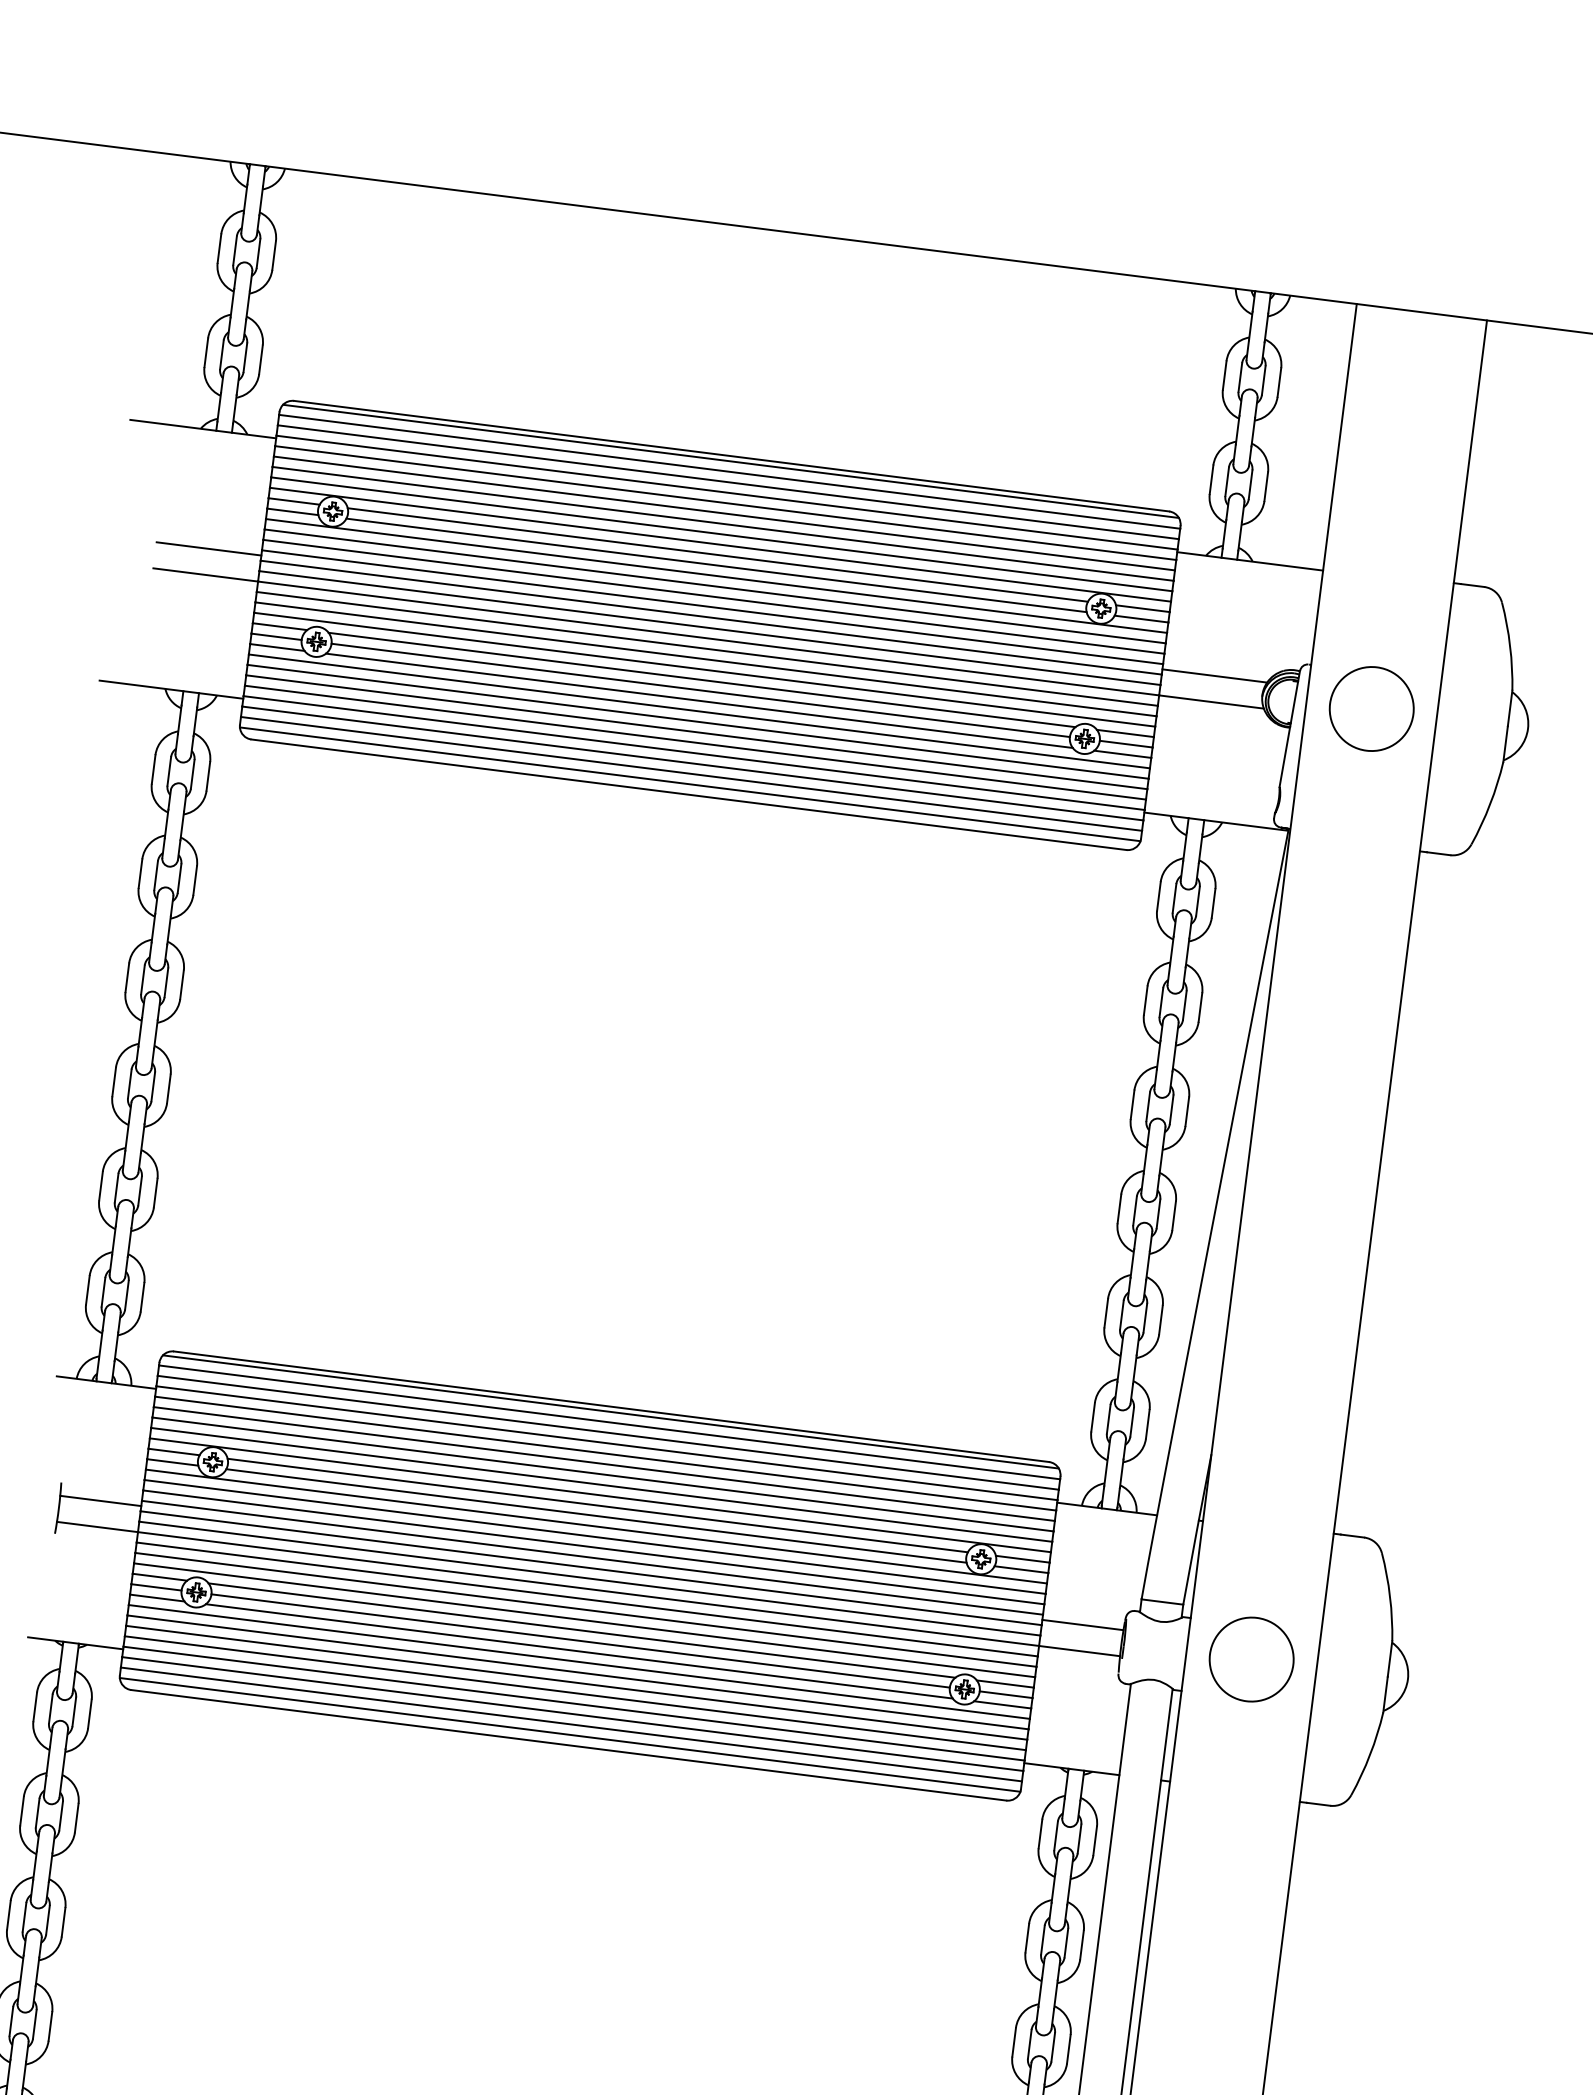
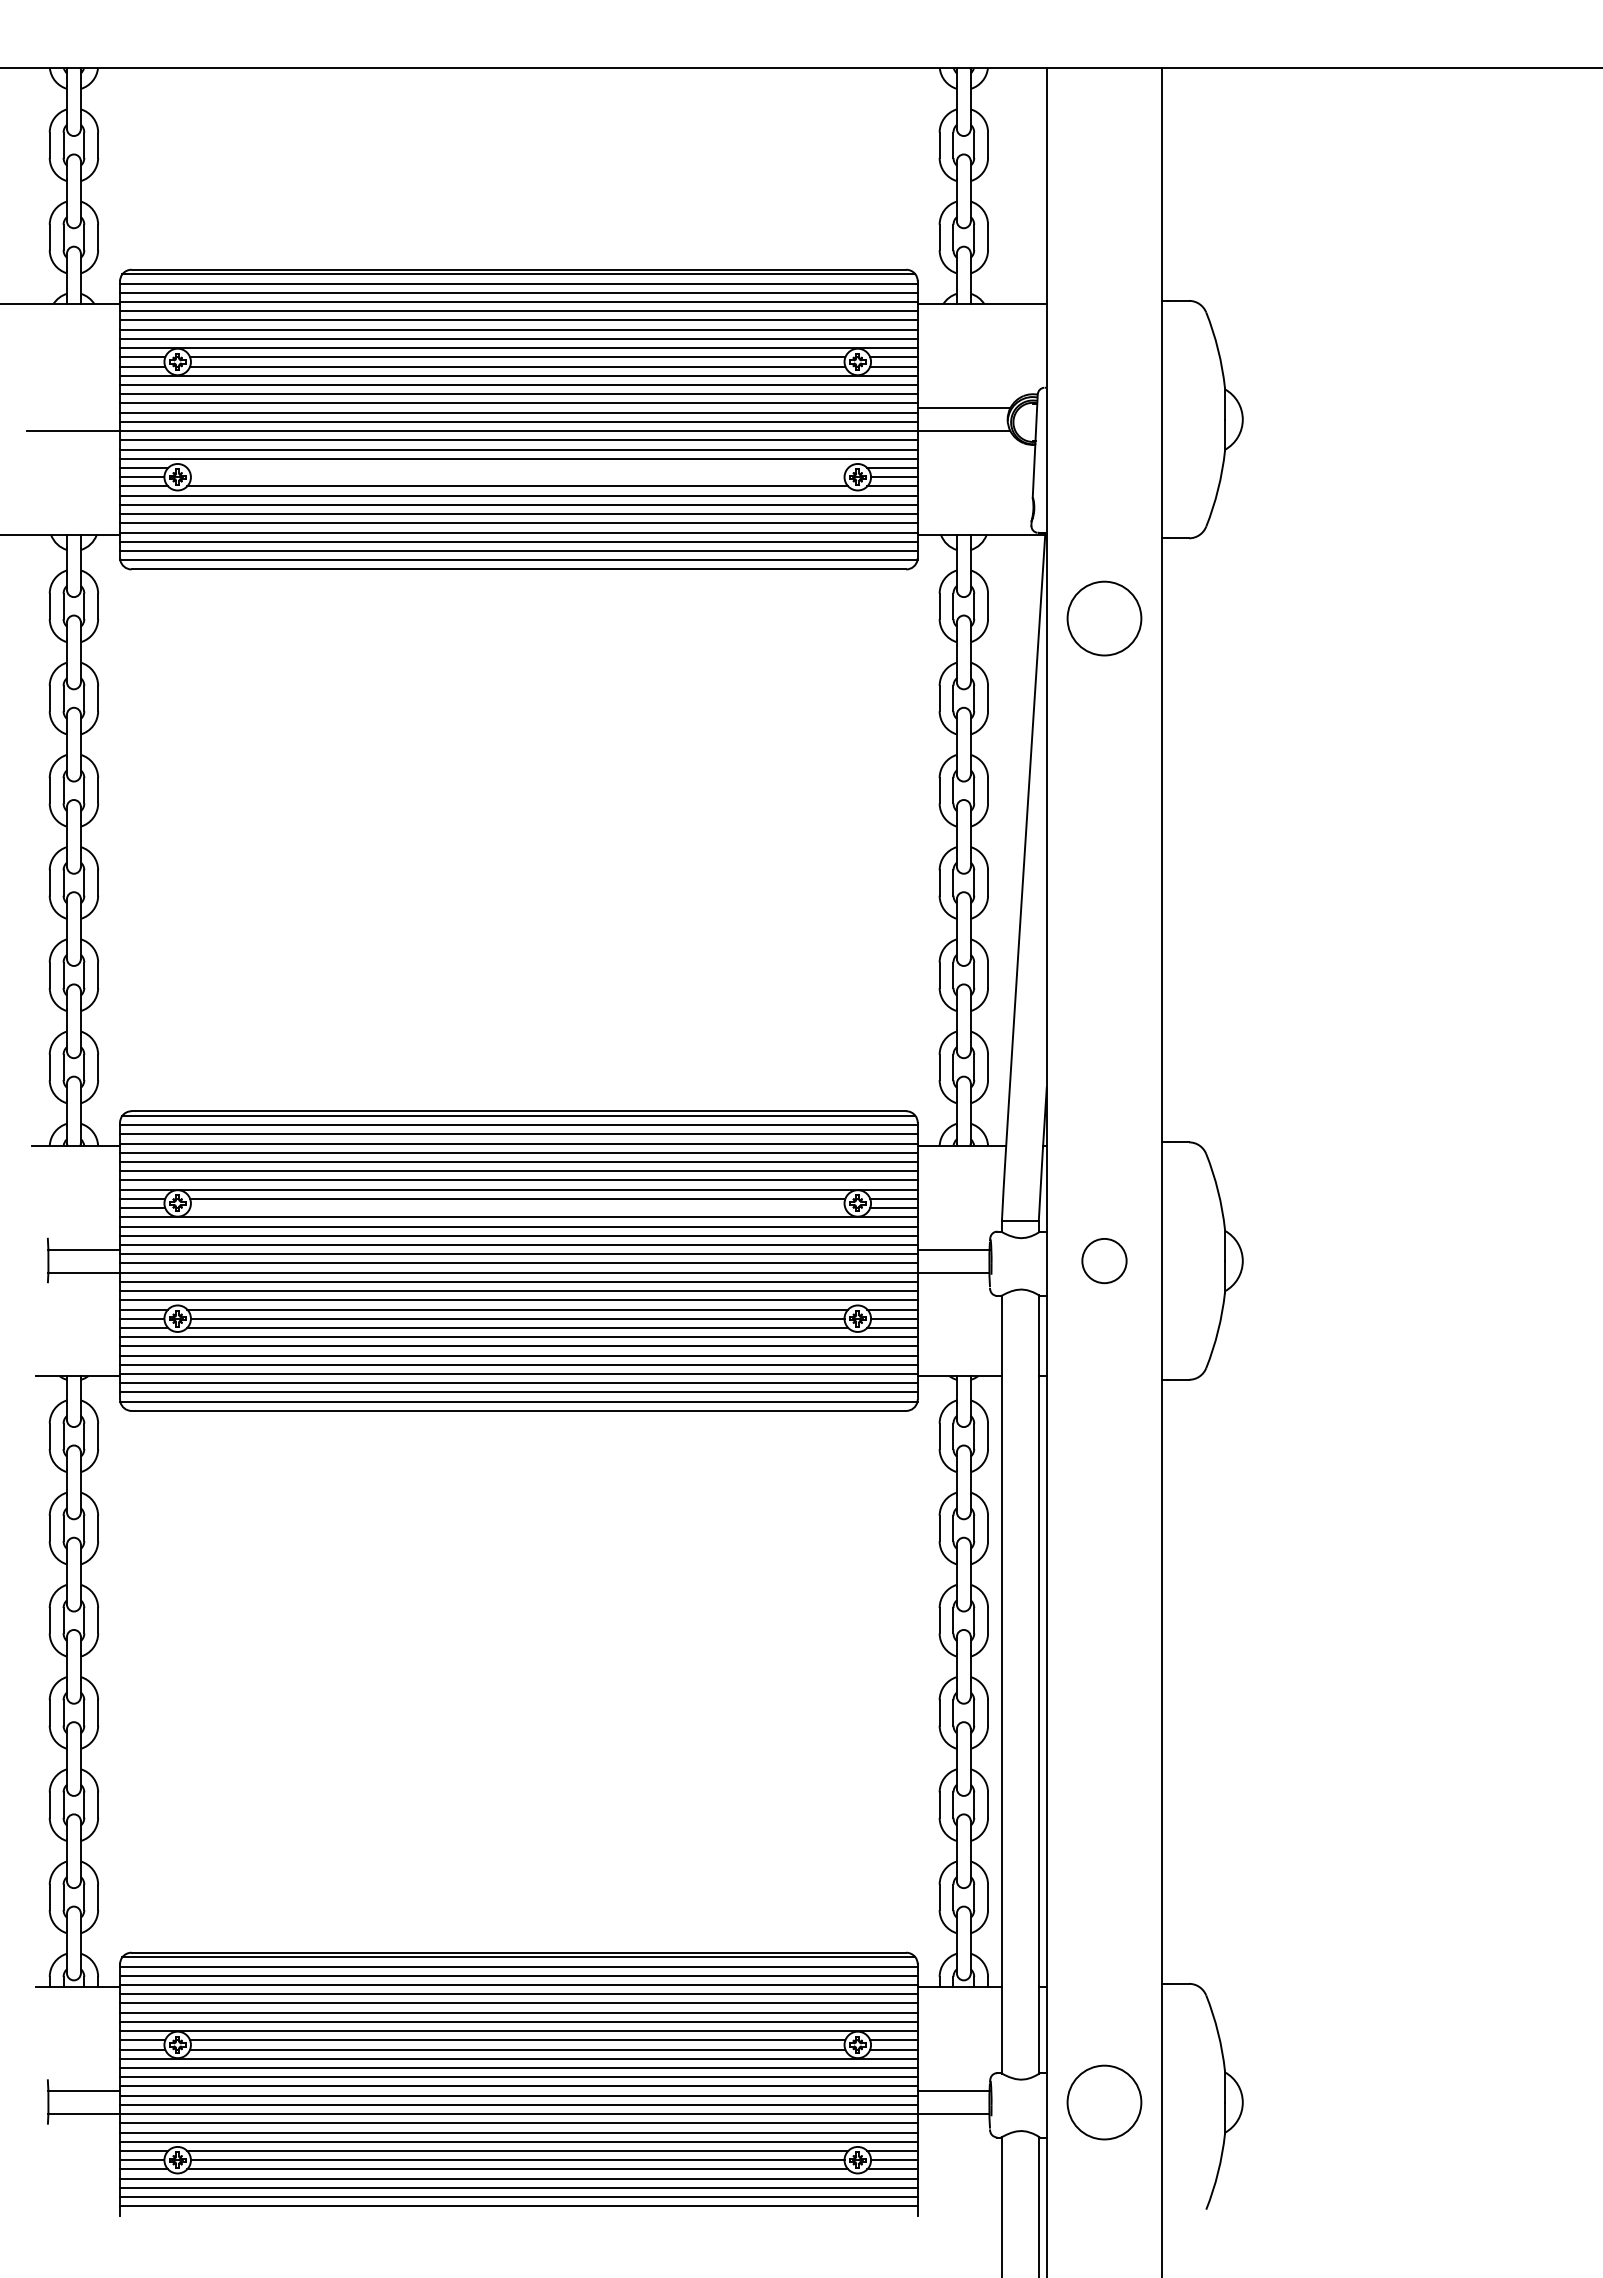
line: (208, 549) -> (73, 408), removed
line: (701, 680) -> (517, 468), removed
line: (700, 690) -> (517, 477), removed
circle: (1371, 708) -> (1104, 618), moved
line: (596, 1516) -> (517, 1208), removed
circle: (1251, 1658) -> (1104, 1260), size x0.6

